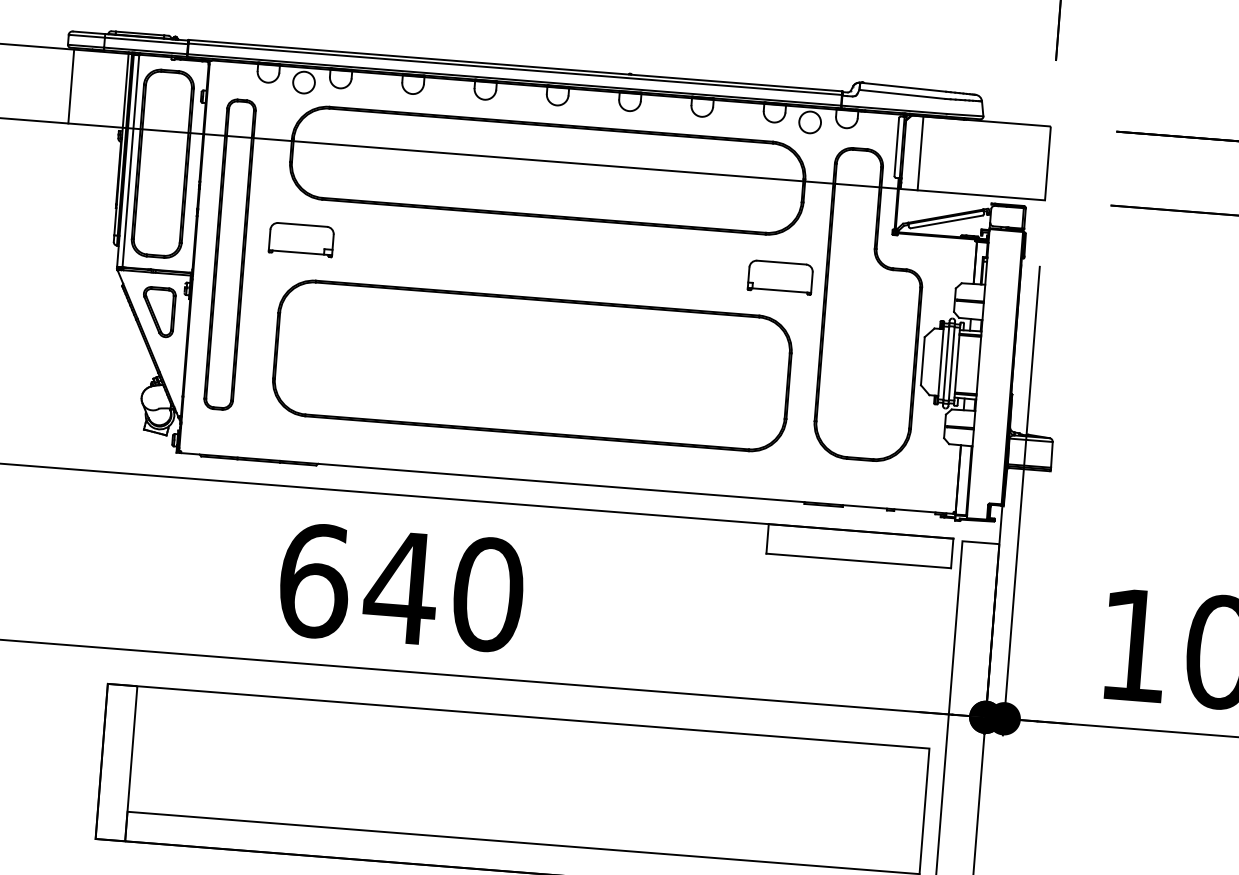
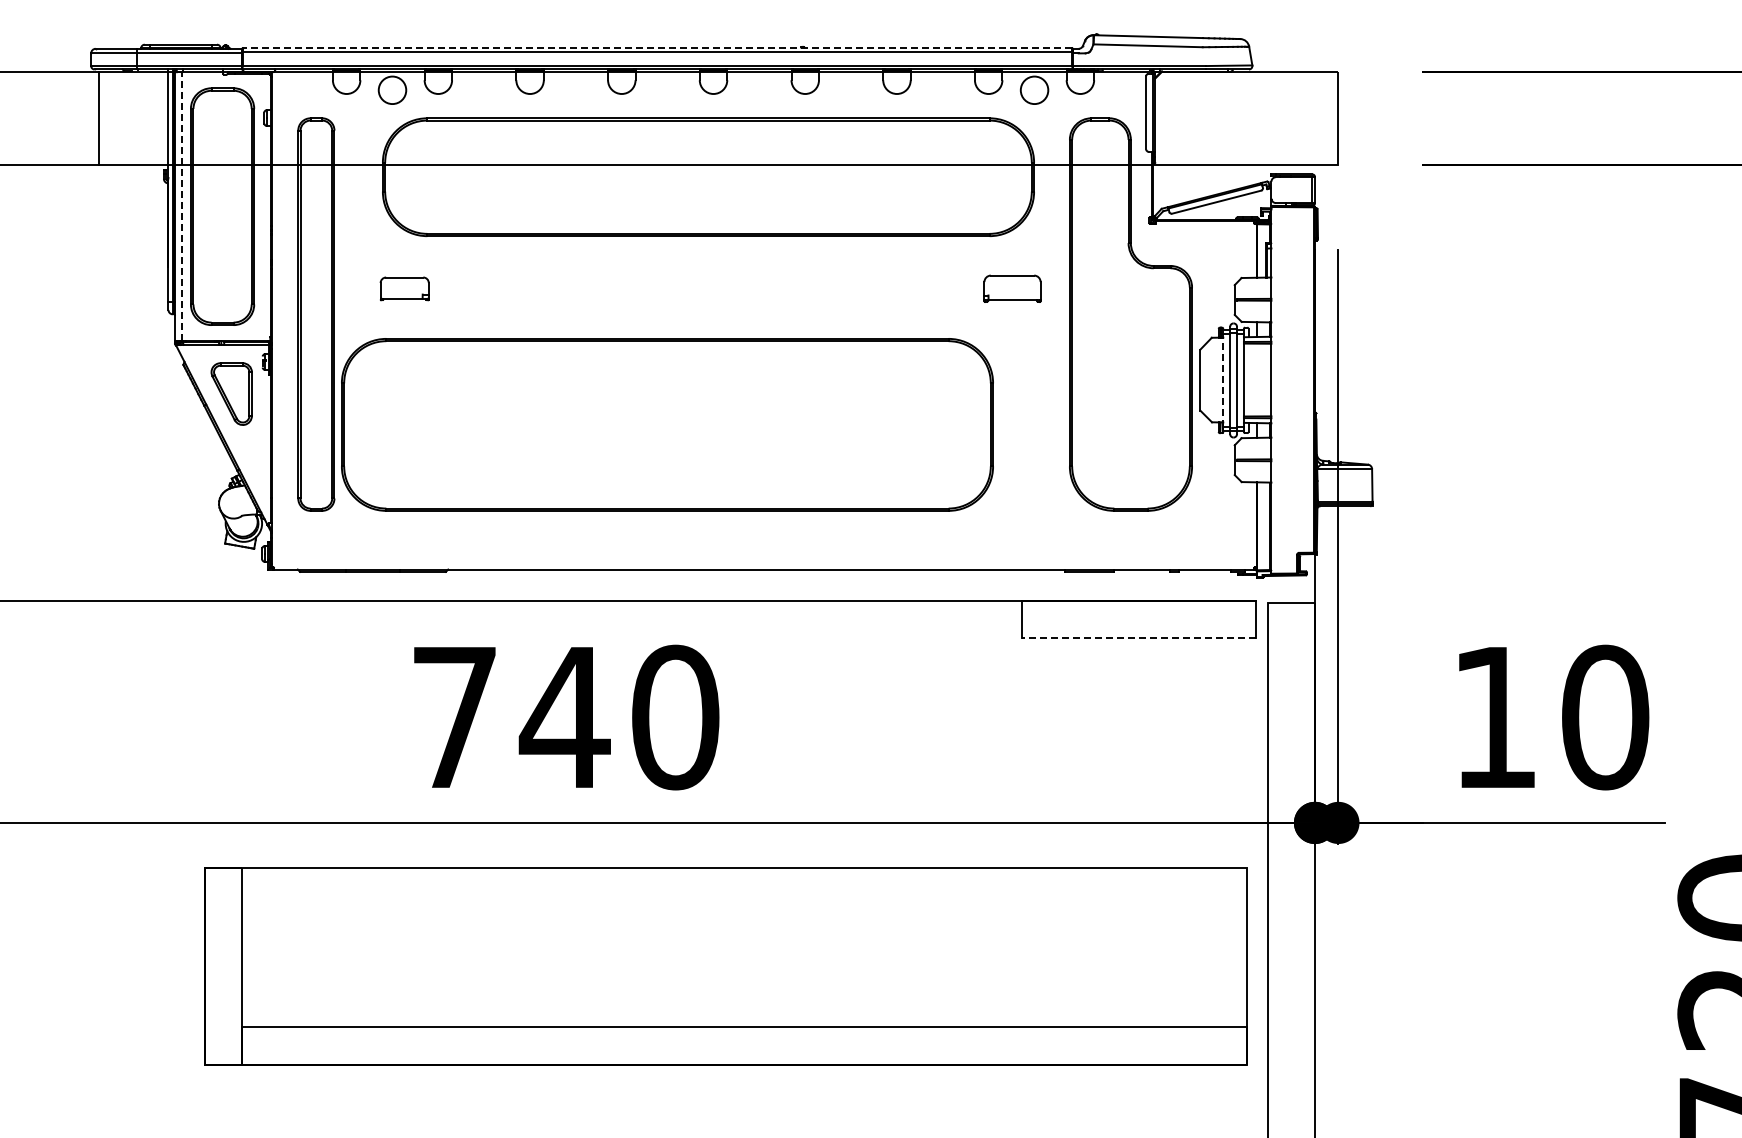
line: (515, 65) -> (657, 47), solid -> dashed
line: (920, 153) -> (1176, 118), removed
line: (130, 161) -> (181, 206), solid -> dashed
part: (301, 239) -> (404, 288), size x0.6
part: (780, 277) -> (1012, 288), size x0.7
line: (941, 362) -> (1223, 379), solid -> dashed
part: (532, 365) -> (667, 424), moved
line: (858, 561) -> (1138, 638), solid -> dashed
text: (314, 580) -> (455, 717), 640 -> 740

